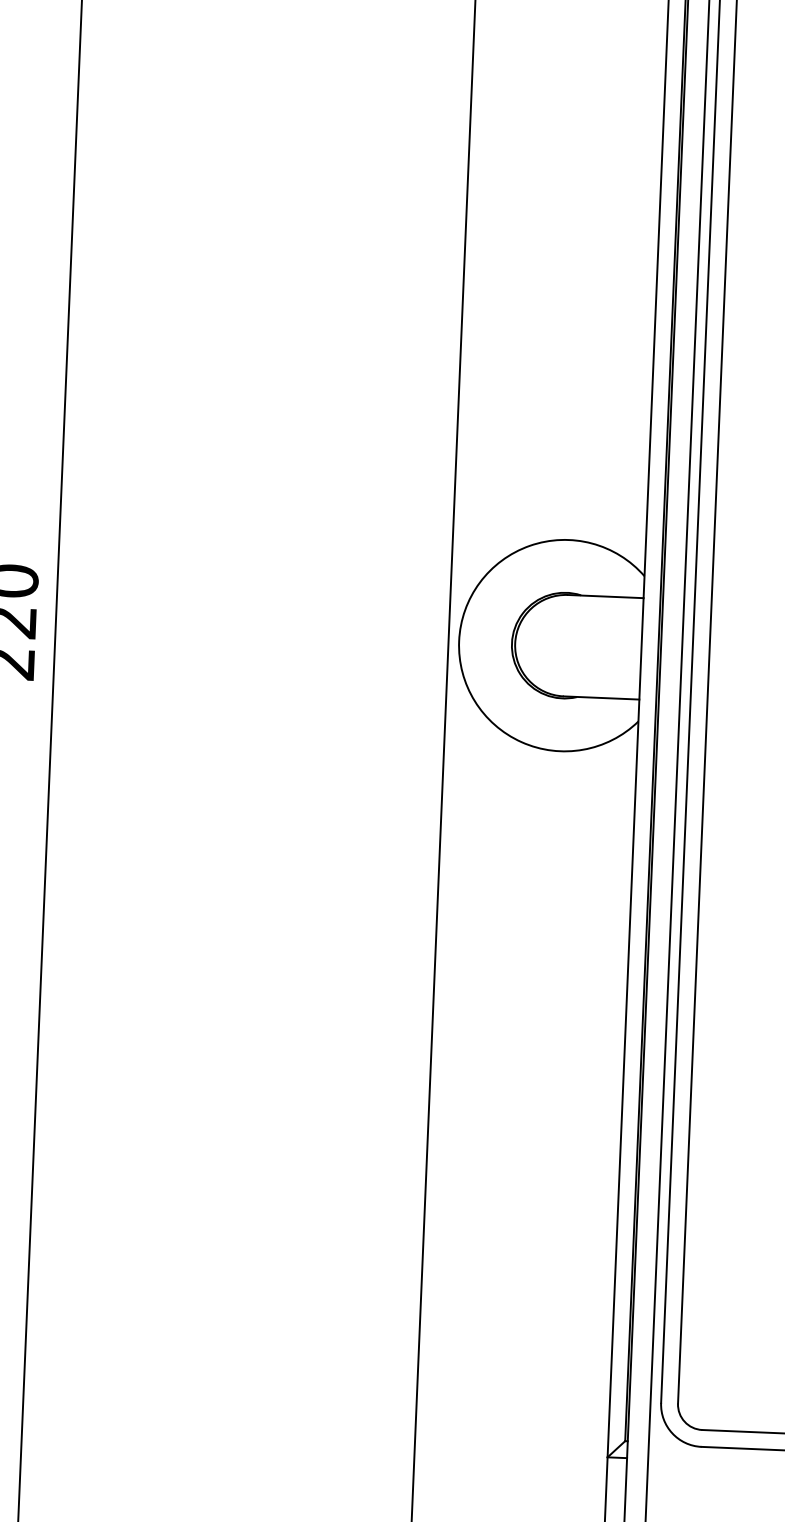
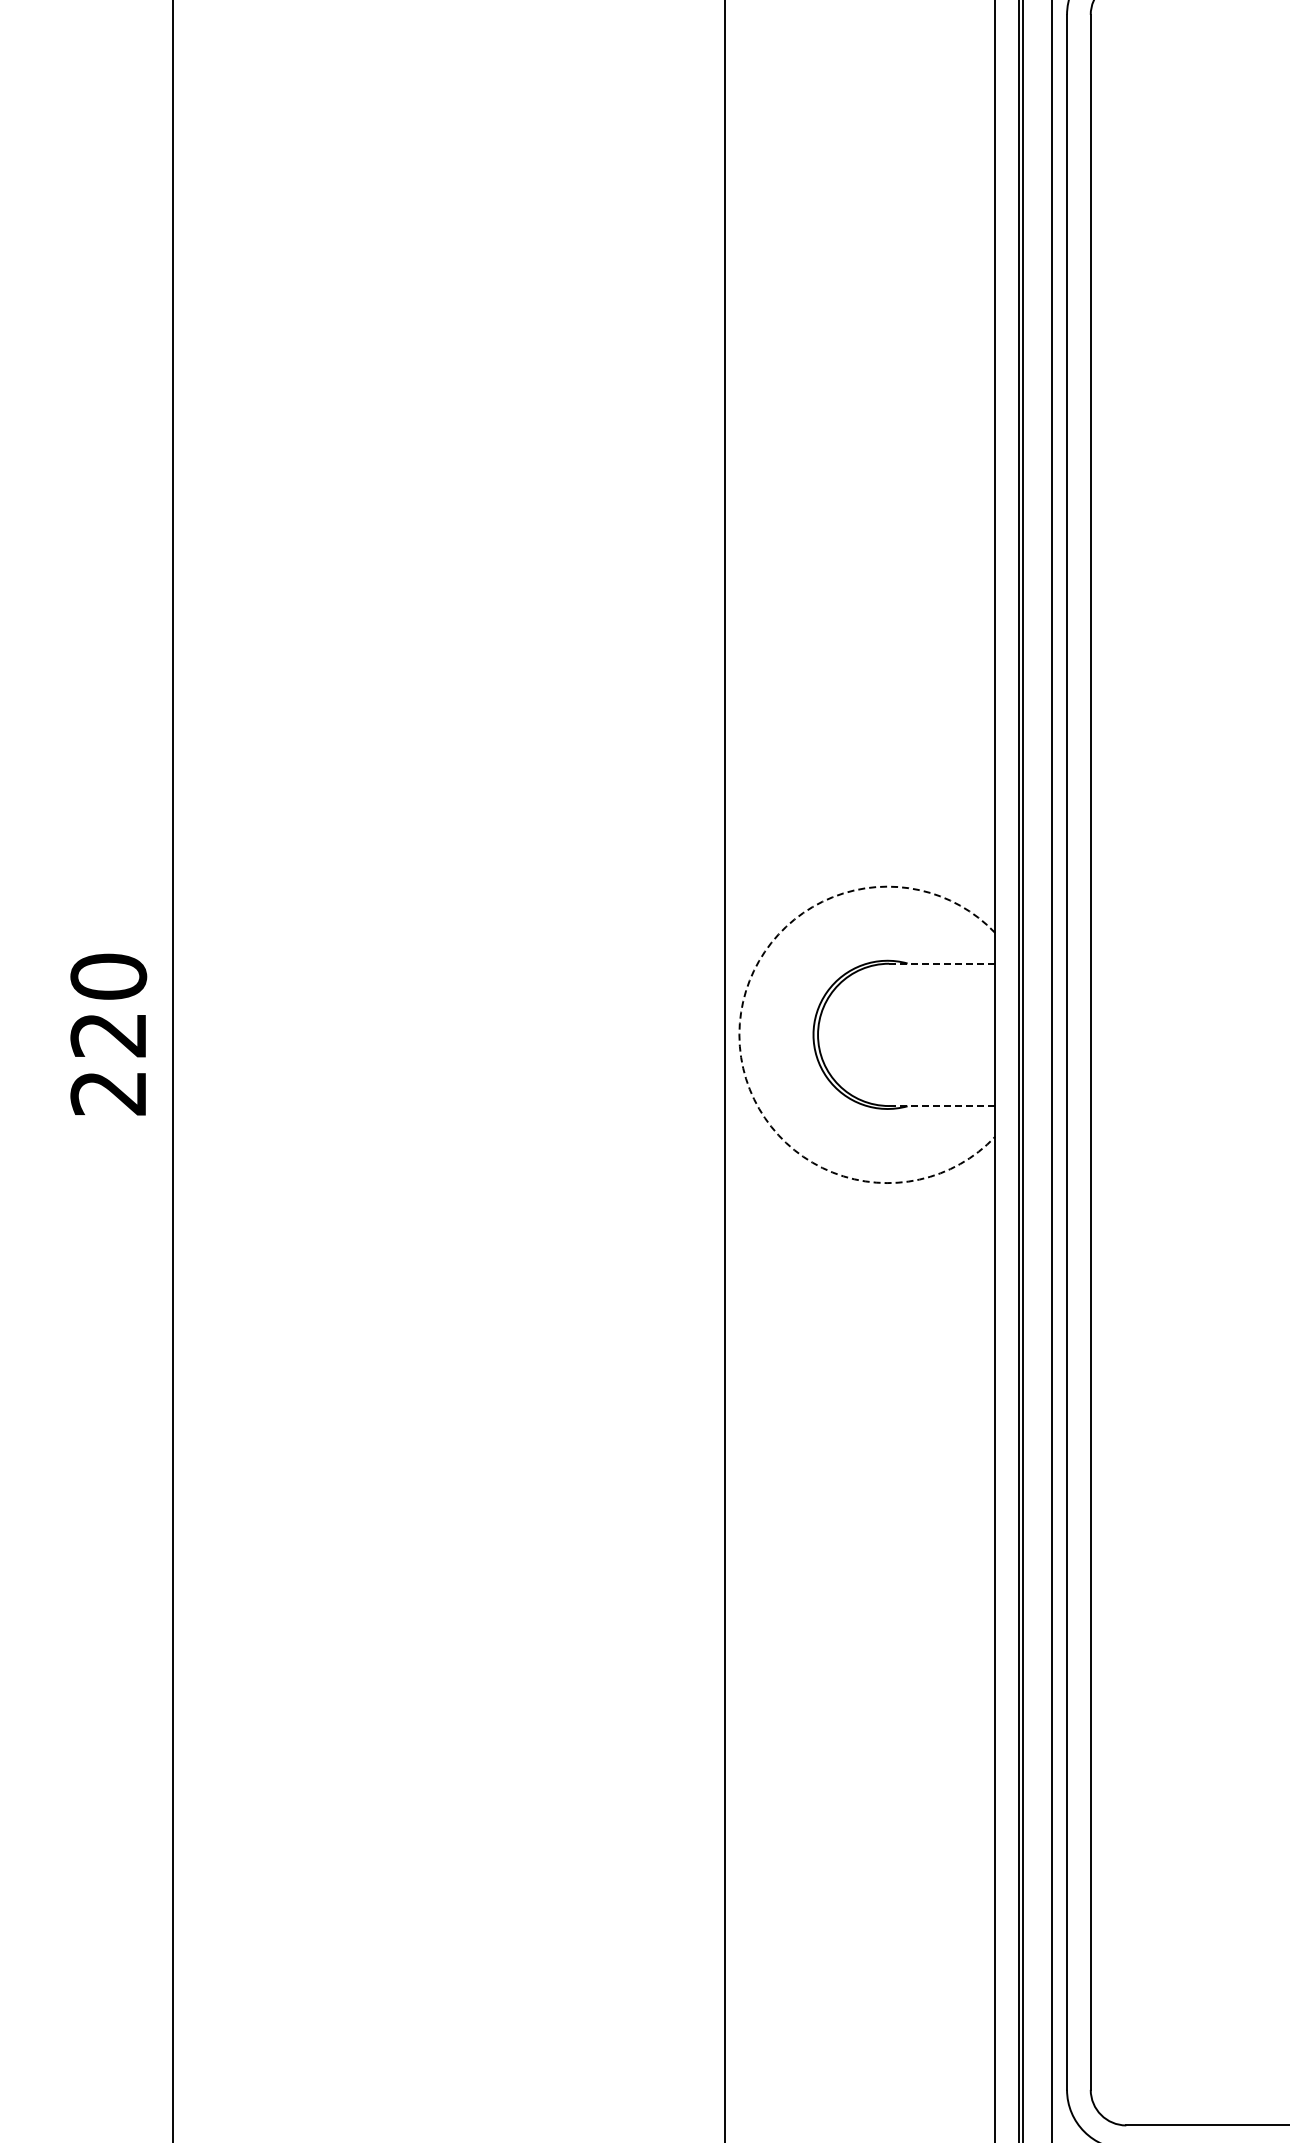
line: (606, 596) -> (942, 963), solid -> dashed
arc: (459, 640) -> (739, 1034), solid -> dashed
line: (601, 698) -> (942, 1106), solid -> dashed

